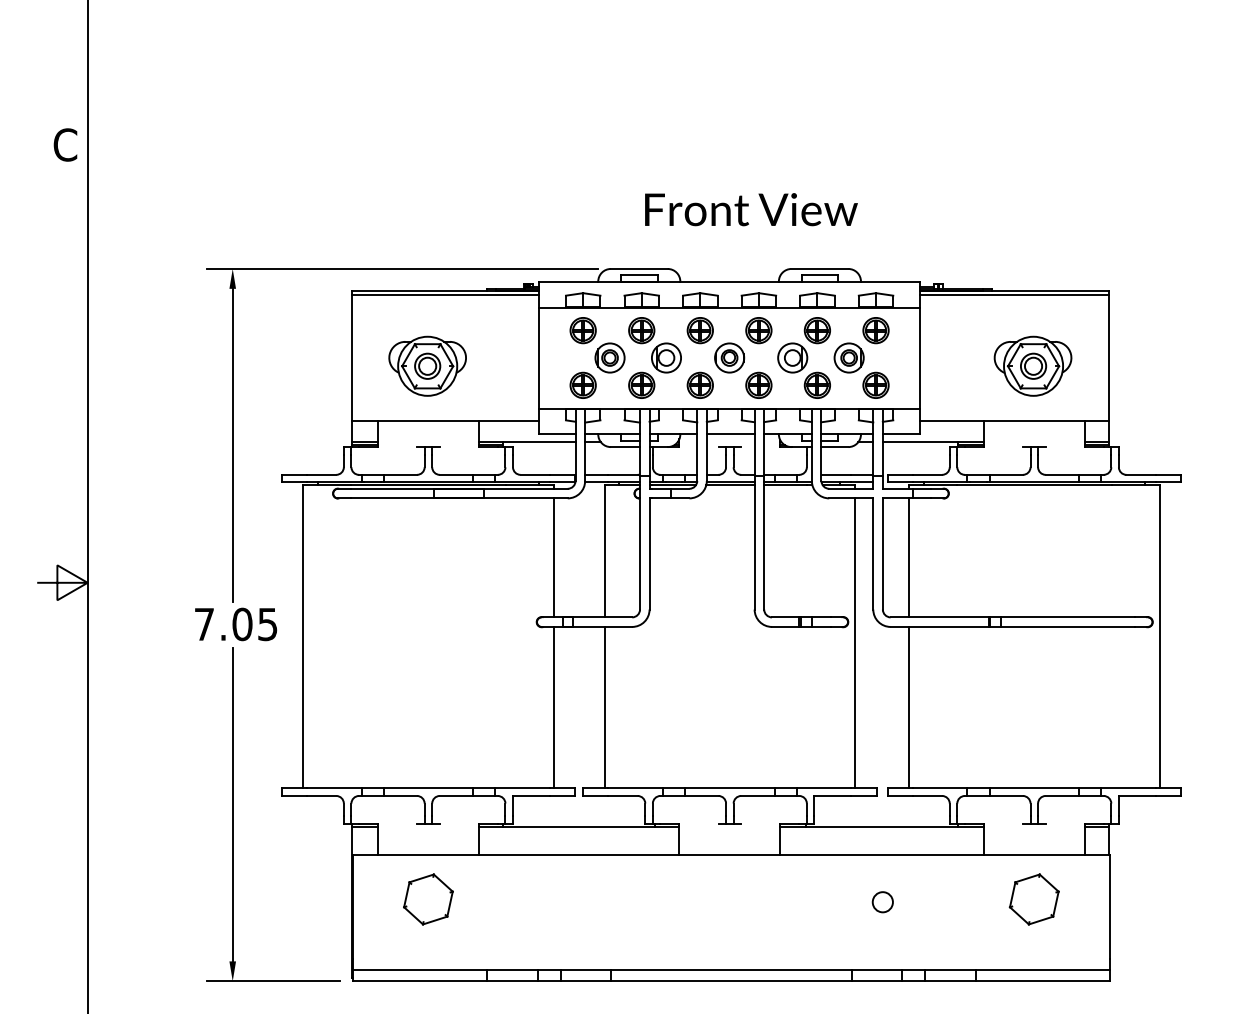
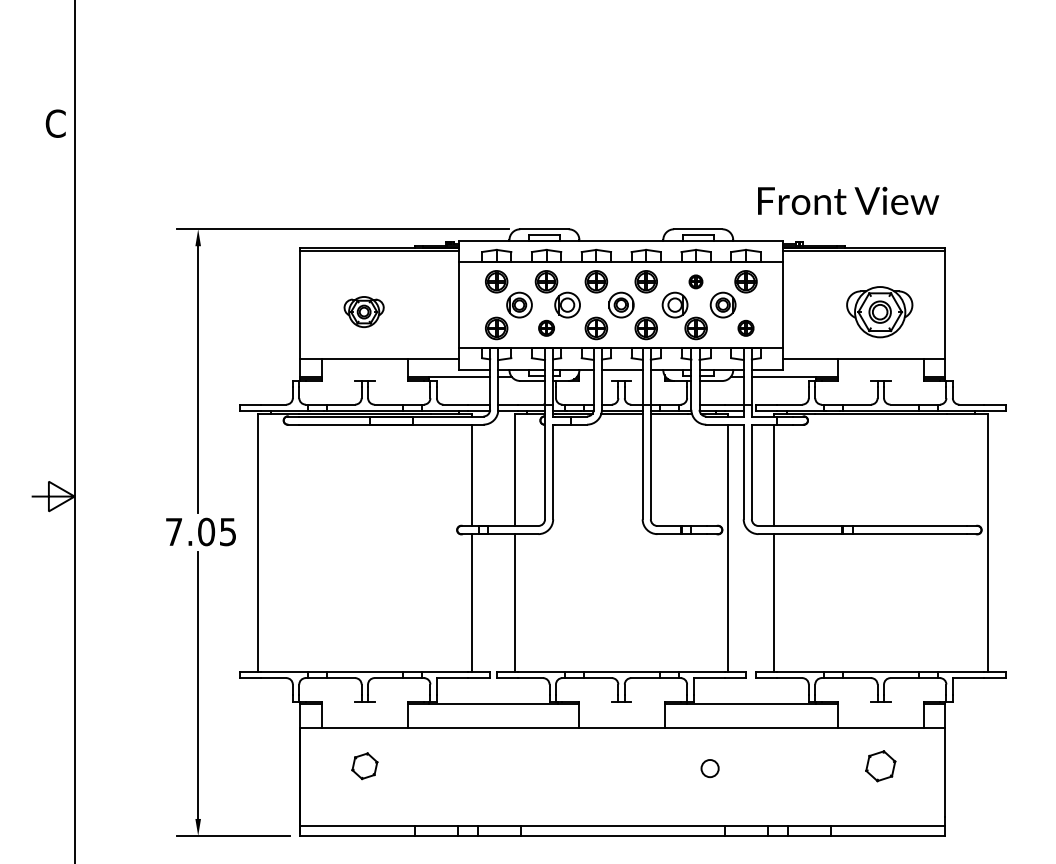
text: (751, 209) -> (848, 200), moved
part: (816, 330) -> (695, 281), size x0.6
part: (427, 365) -> (364, 311), size x0.6
part: (641, 384) -> (546, 327), size x0.7
part: (875, 384) -> (745, 327), size x0.7
part: (428, 899) -> (364, 766), size x0.6
part: (1033, 899) -> (880, 766), size x0.7
circle: (882, 902) -> (709, 768), moved

